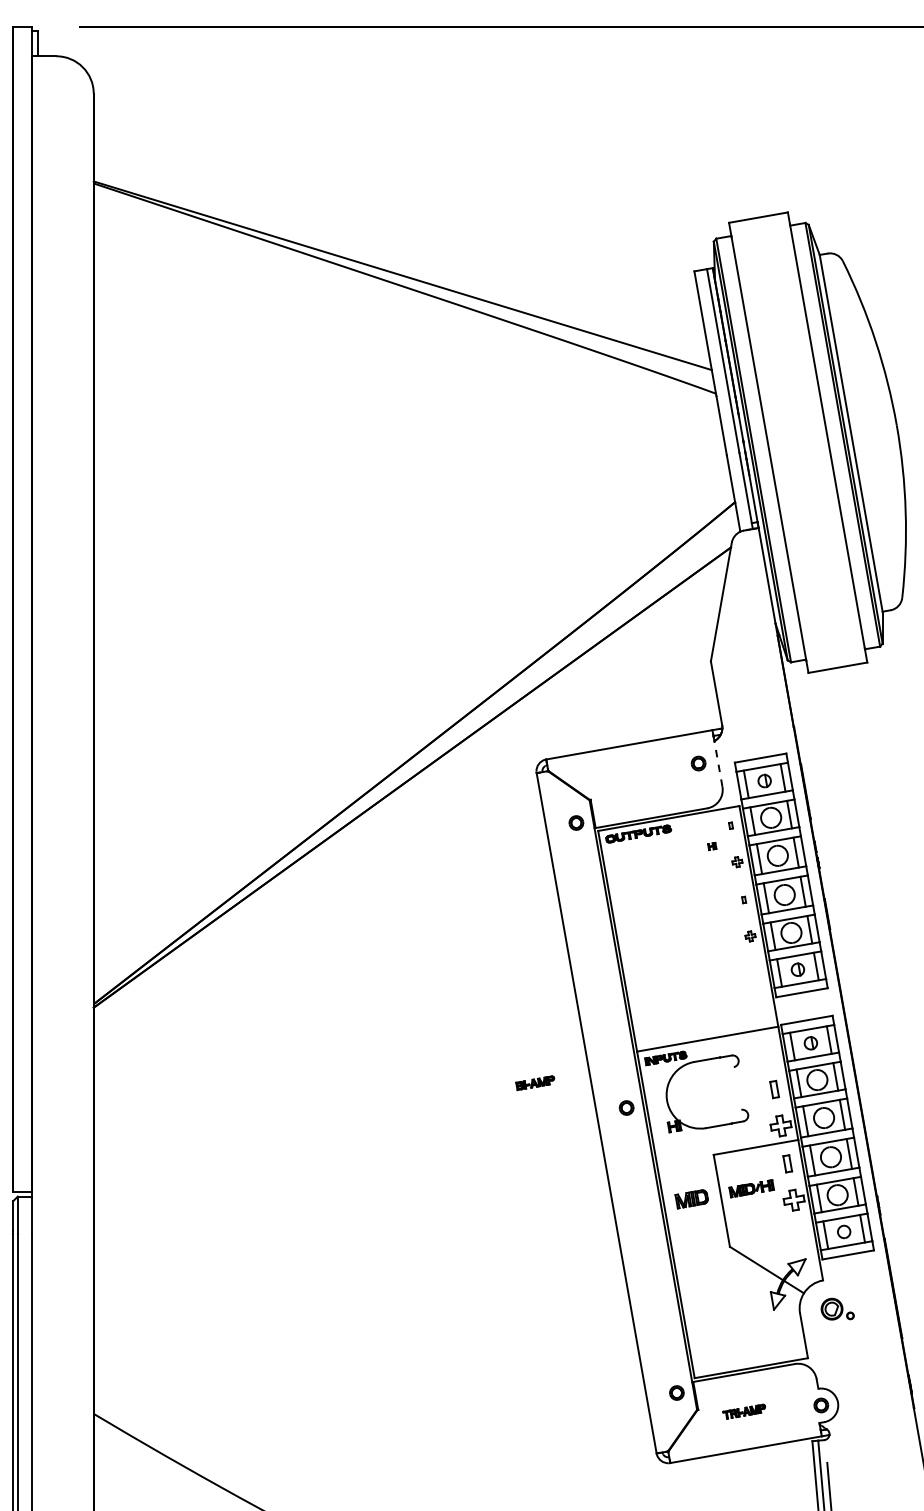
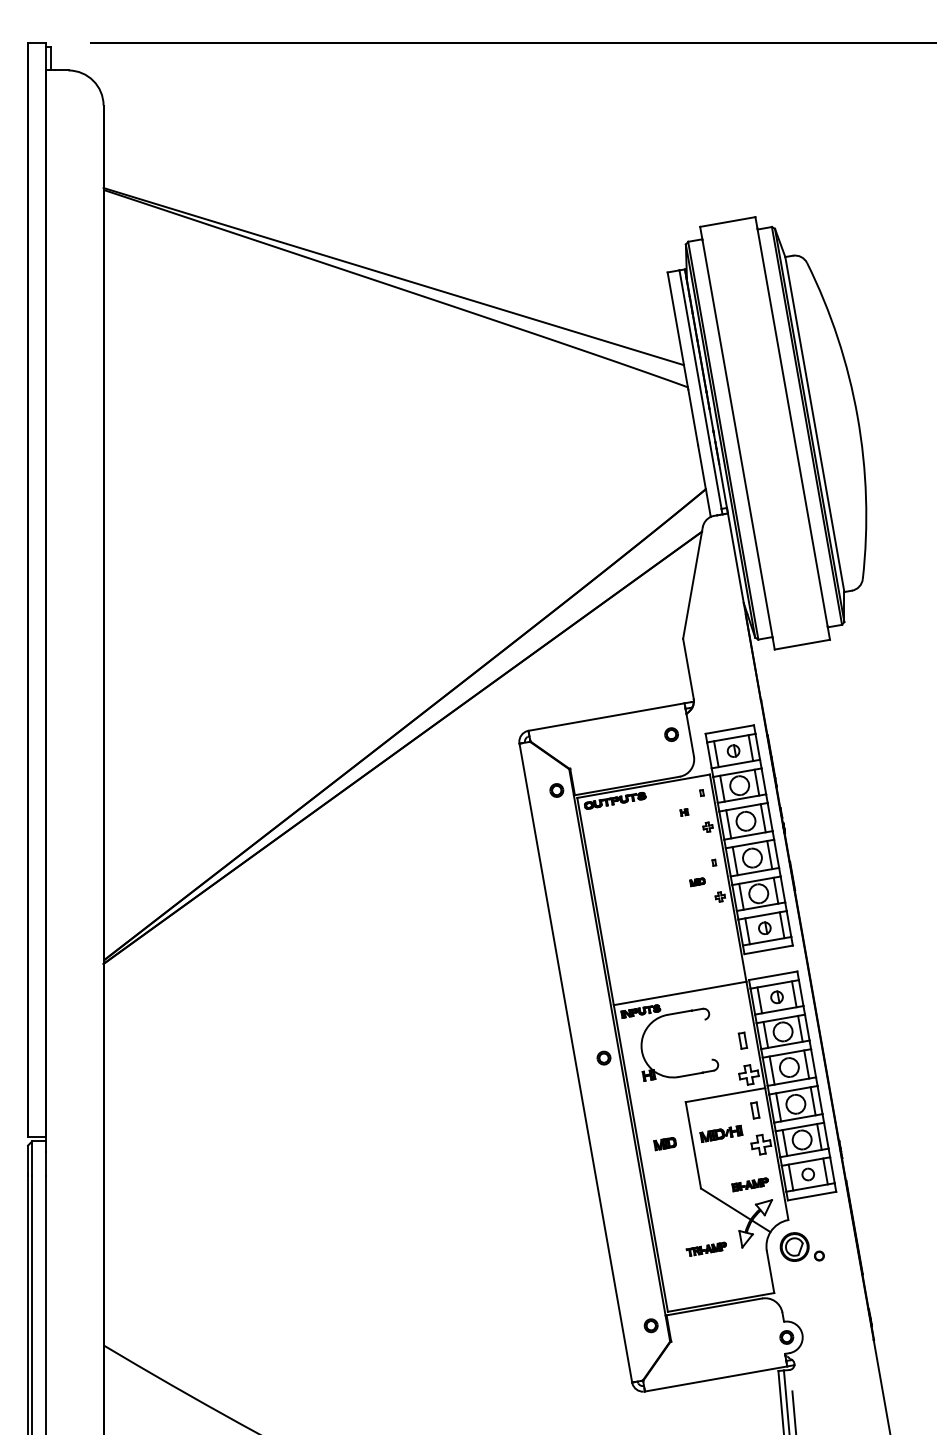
line: (718, 763) -> (690, 734), dashed -> solid
part: (726, 920) -> (697, 882), added
part: (534, 1082) -> (749, 1184), moved
part: (691, 1199) -> (664, 1144), size x0.71
part: (836, 1308) -> (801, 1246), size x1.43
part: (743, 1410) -> (705, 1248), moved

